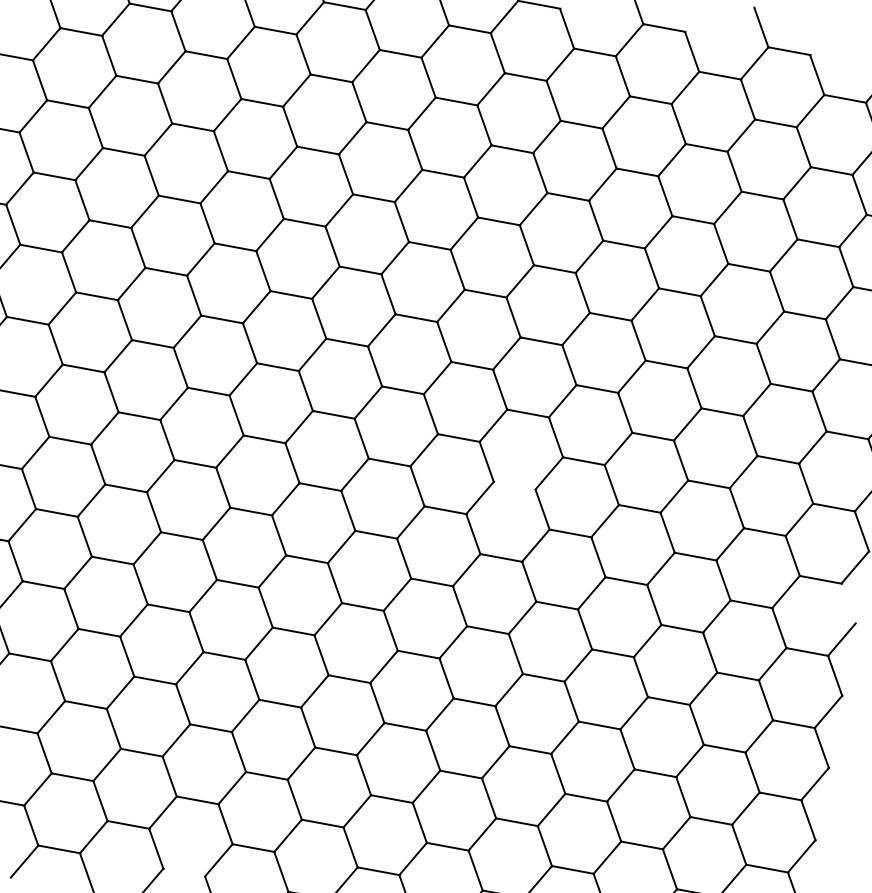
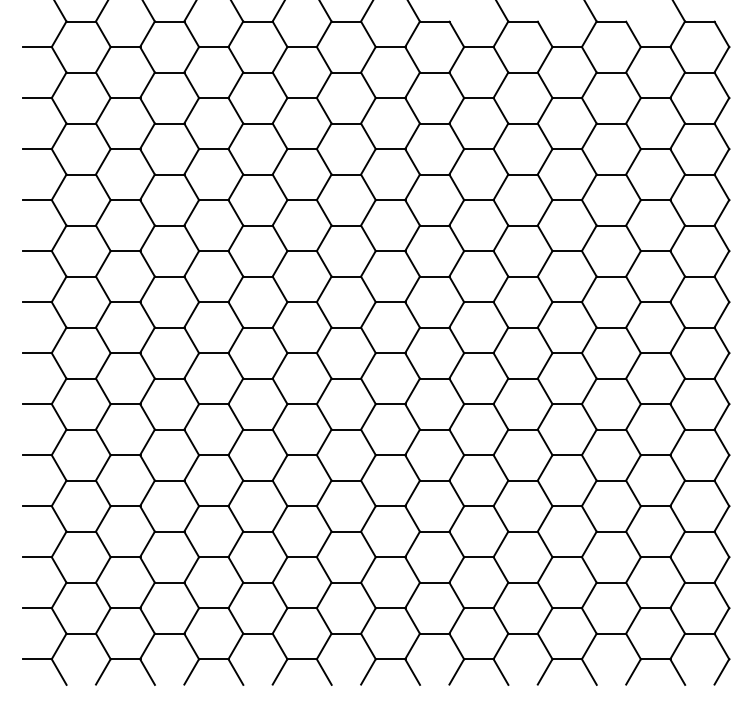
line: (514, 486) -> (478, 353), added
line: (848, 603) -> (721, 391), added
line: (184, 873) -> (302, 659), added

